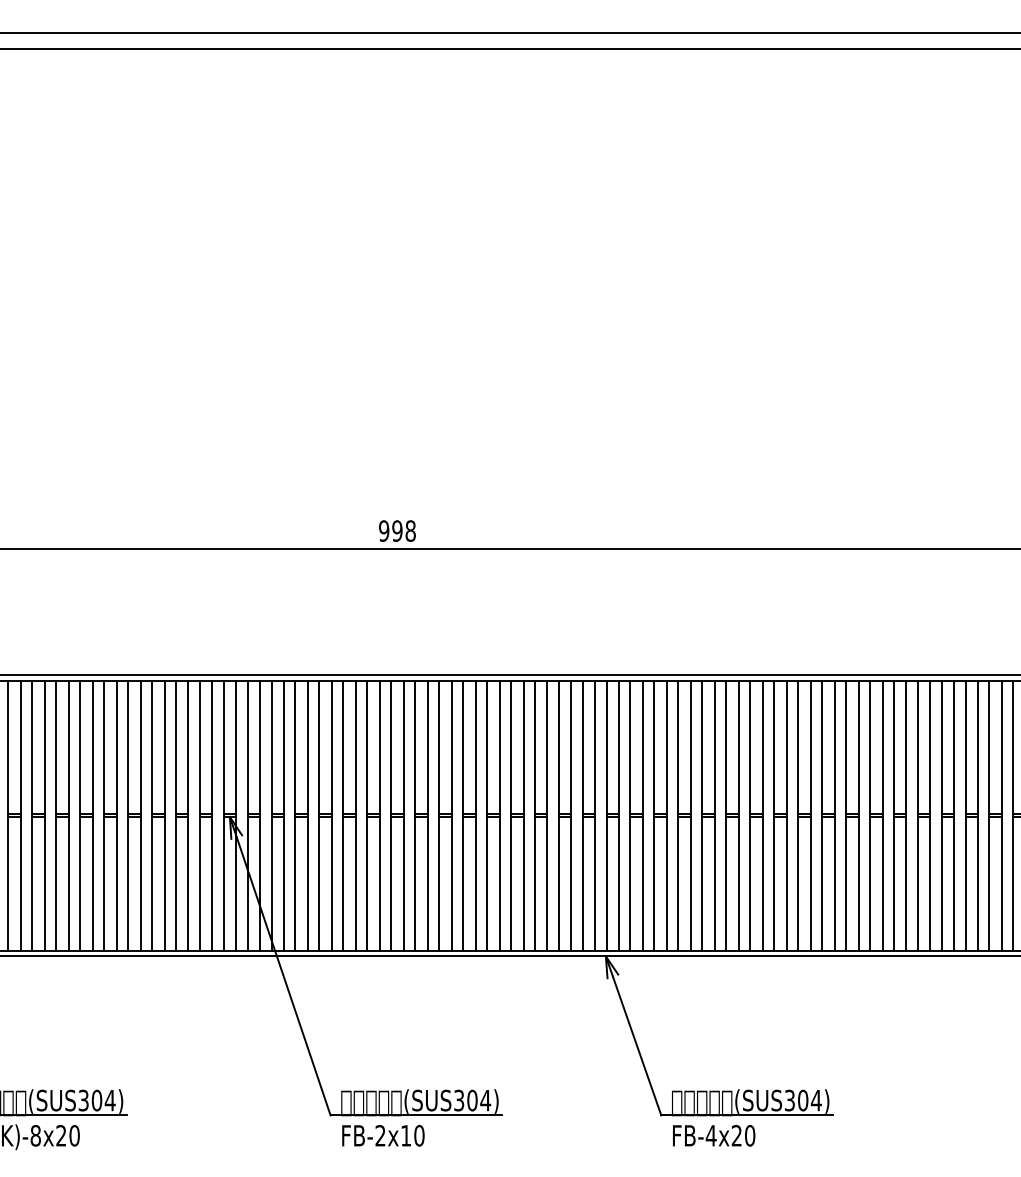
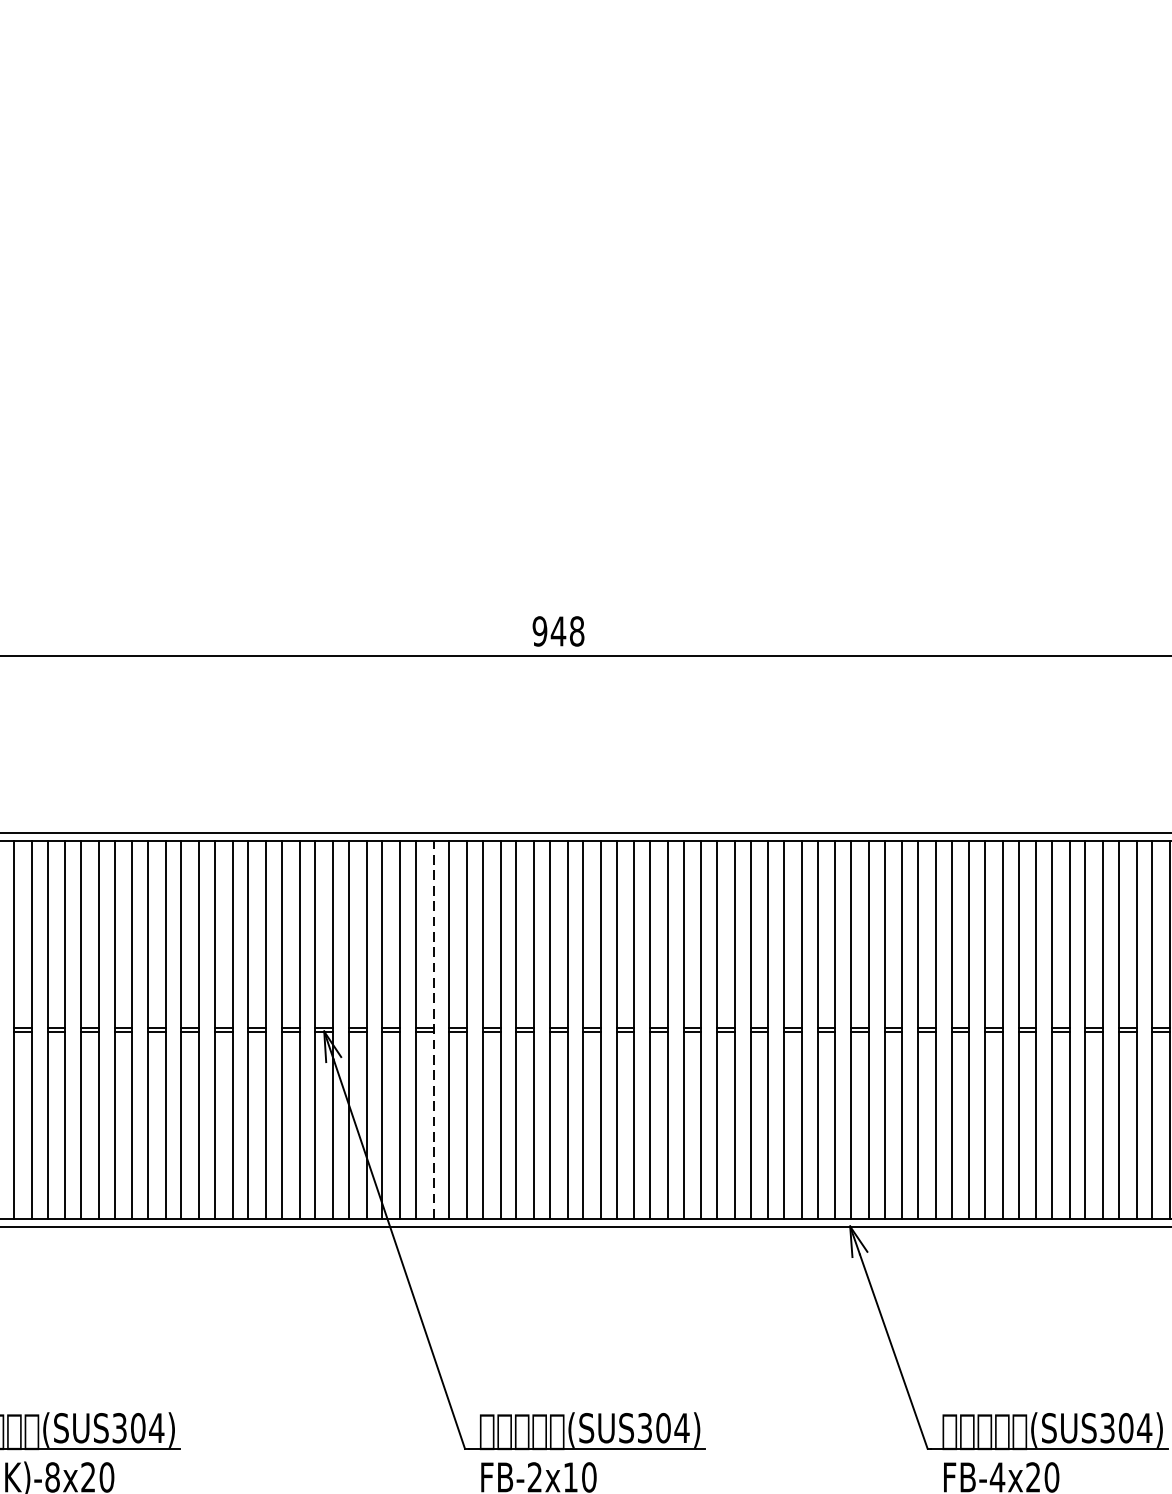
text: (396, 530) -> (557, 630), 998 -> 948
line: (308, 815) -> (434, 1029), solid -> dashed

